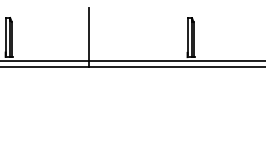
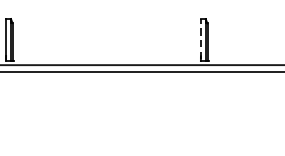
line: (187, 36) -> (200, 38), solid -> dashed
line: (89, 37) -> (95, 39), removed

